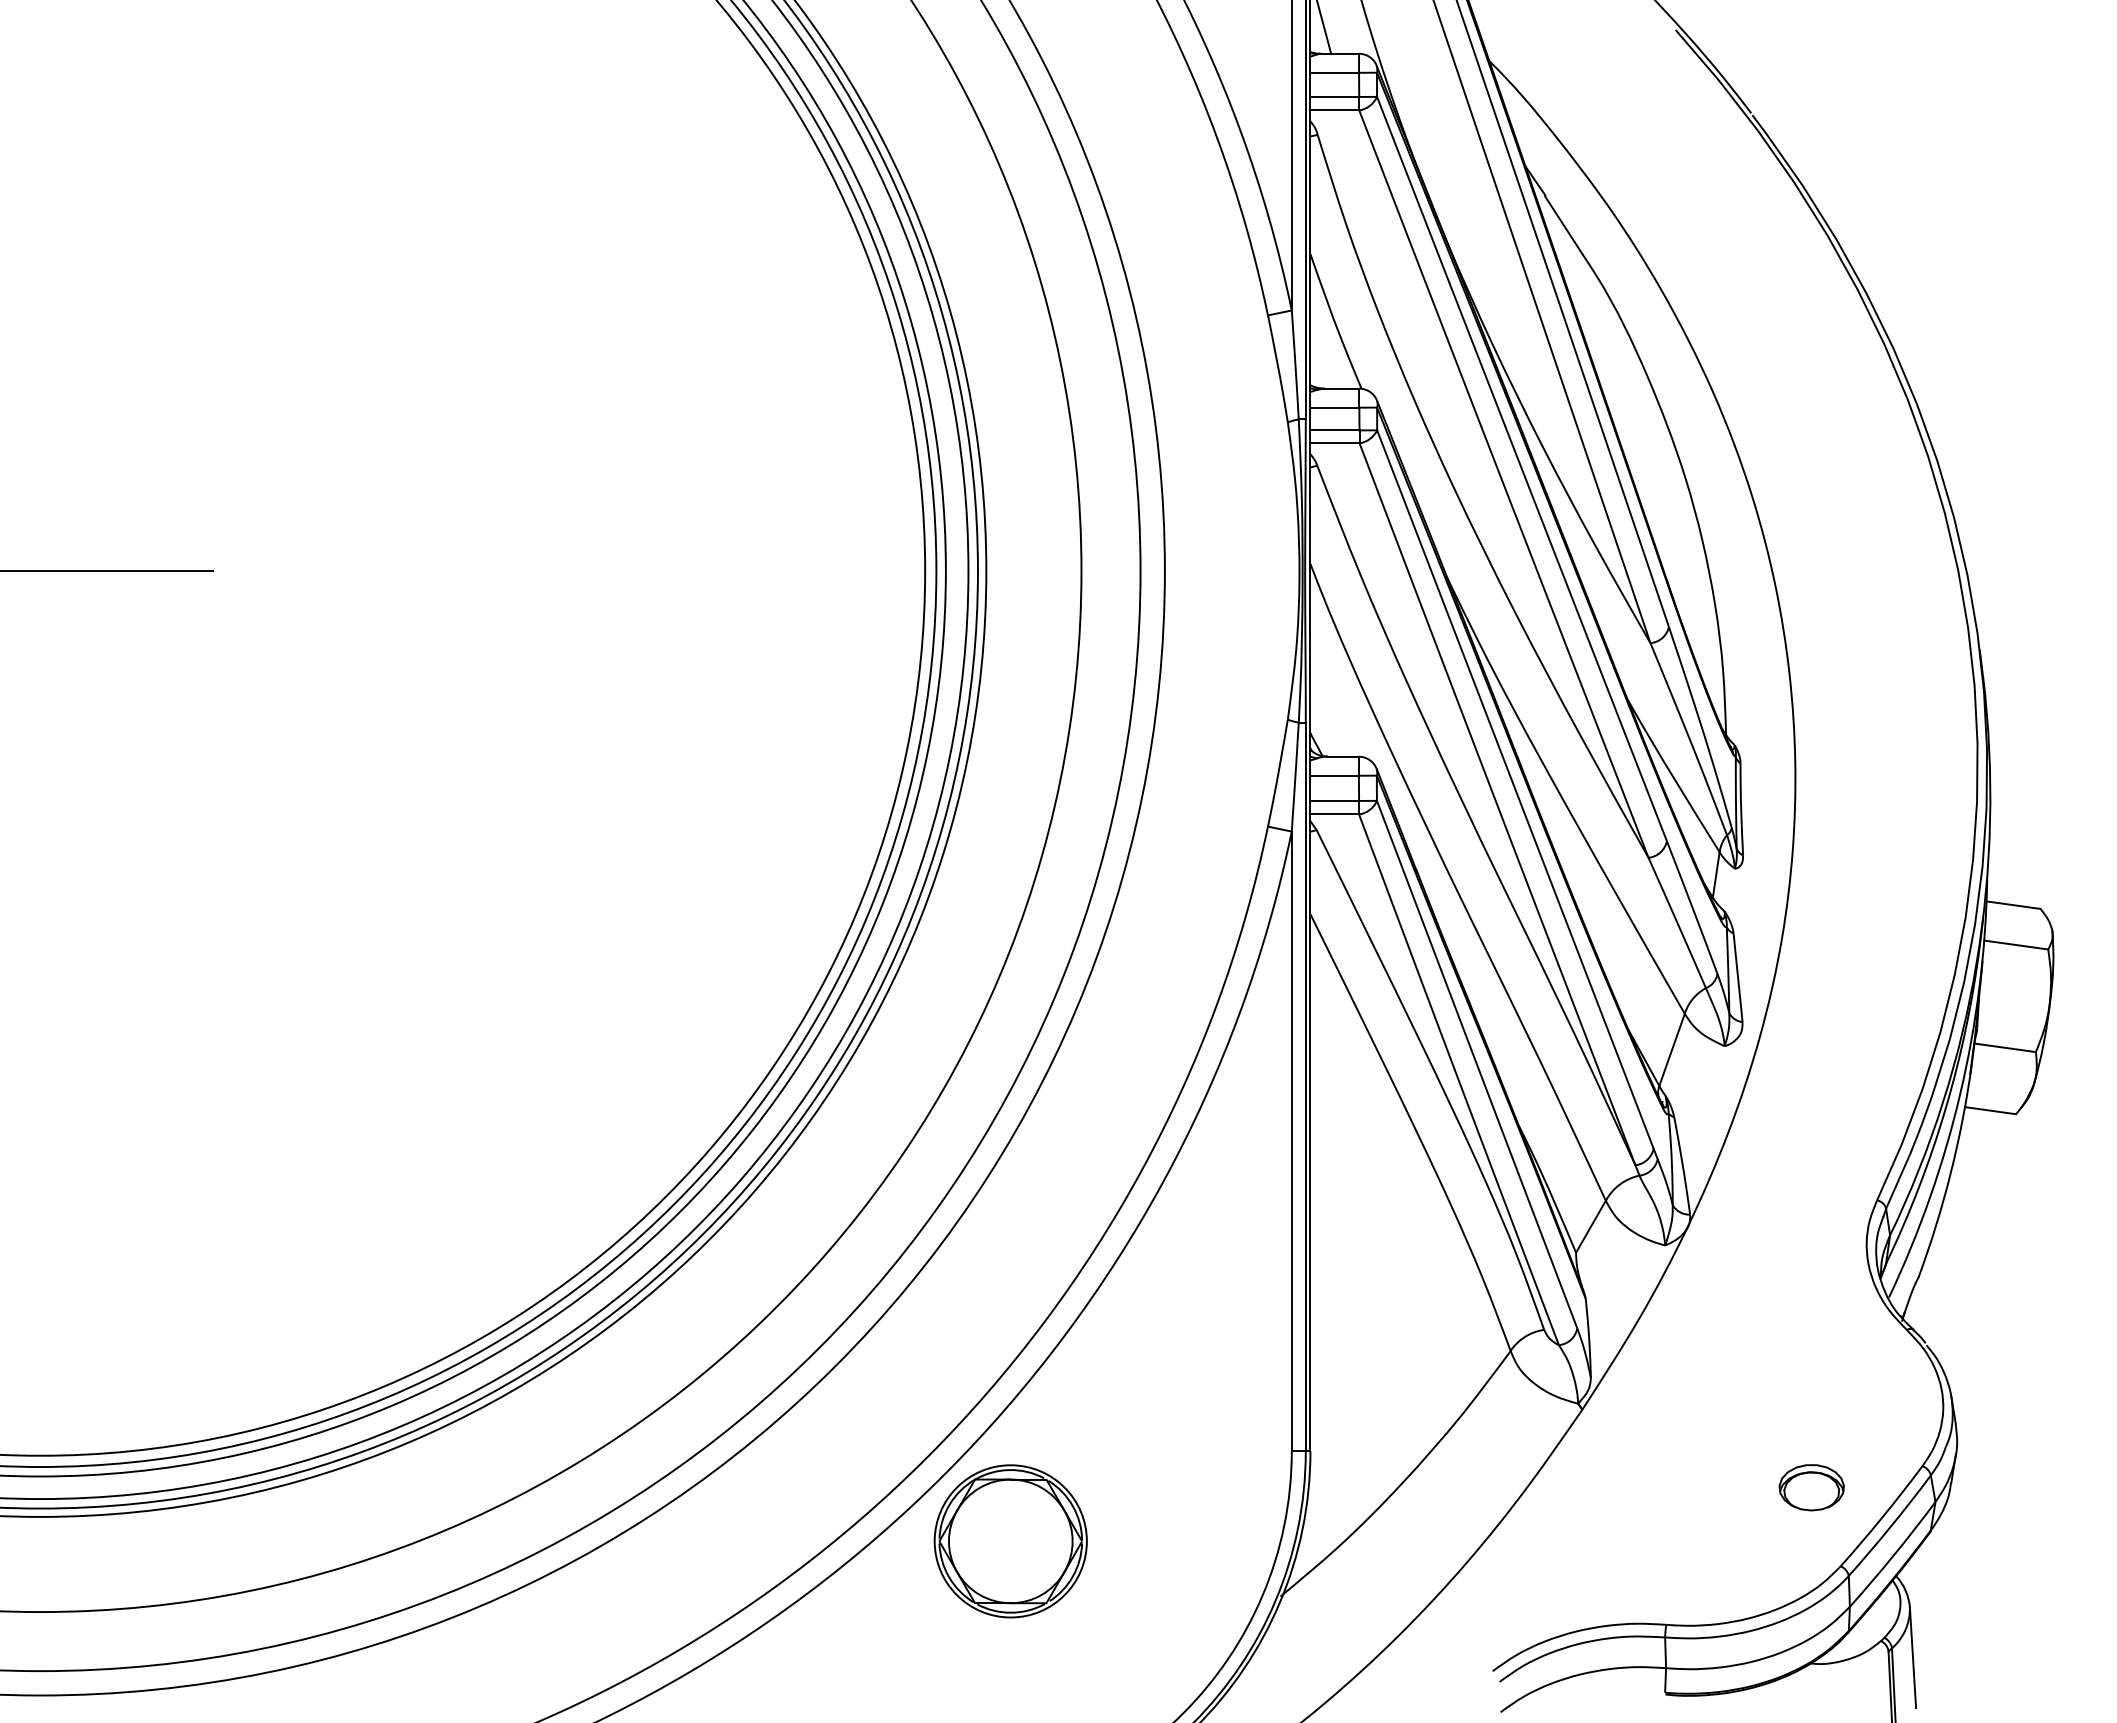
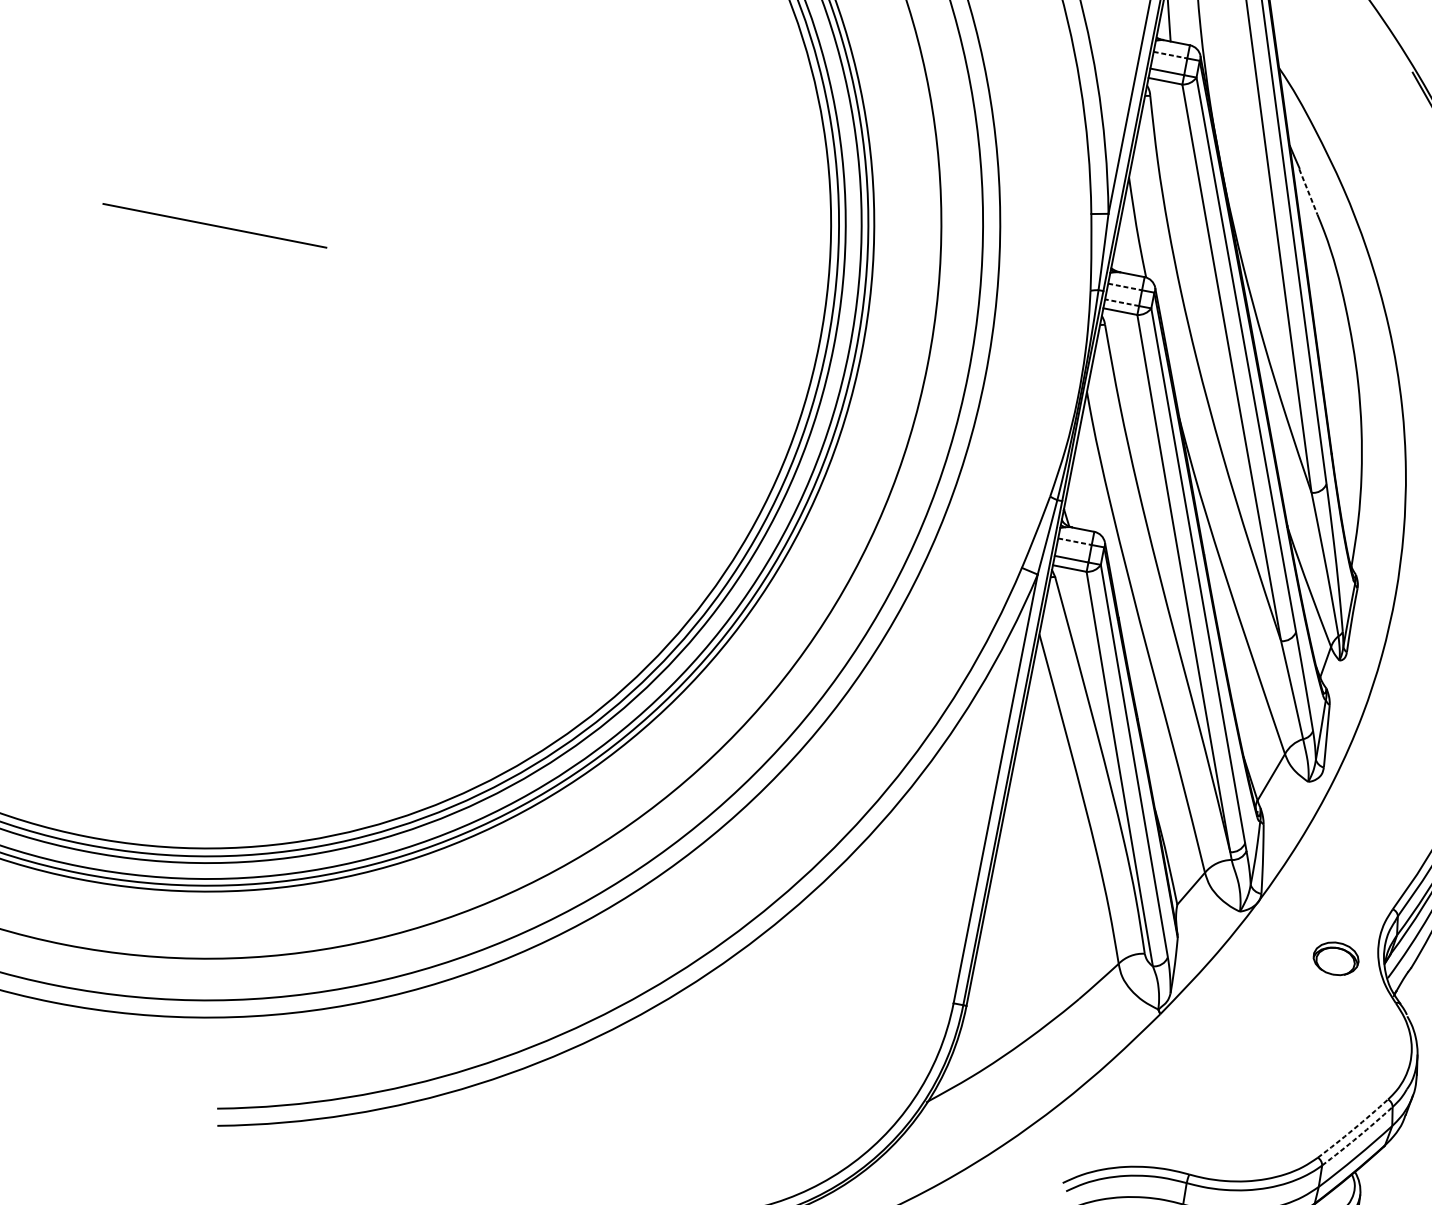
line: (1335, 72) -> (1171, 55), solid -> dashed
line: (1563, 225) -> (1308, 191), solid -> dashed
line: (1335, 407) -> (1125, 286), solid -> dashed
line: (1335, 430) -> (1122, 302), solid -> dashed
line: (1335, 775) -> (1075, 541), solid -> dashed
part: (1811, 1487) -> (1335, 958), moved
arc: (1882, 1517) -> (1353, 1129), solid -> dashed
arc: (1890, 1526) -> (1357, 1136), solid -> dashed
part: (1010, 1541) -> (746, 1027), removed

